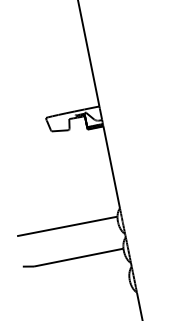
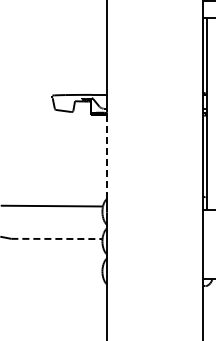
line: (112, 167) -> (107, 157), solid -> dashed
line: (78, 257) -> (56, 238), solid -> dashed

